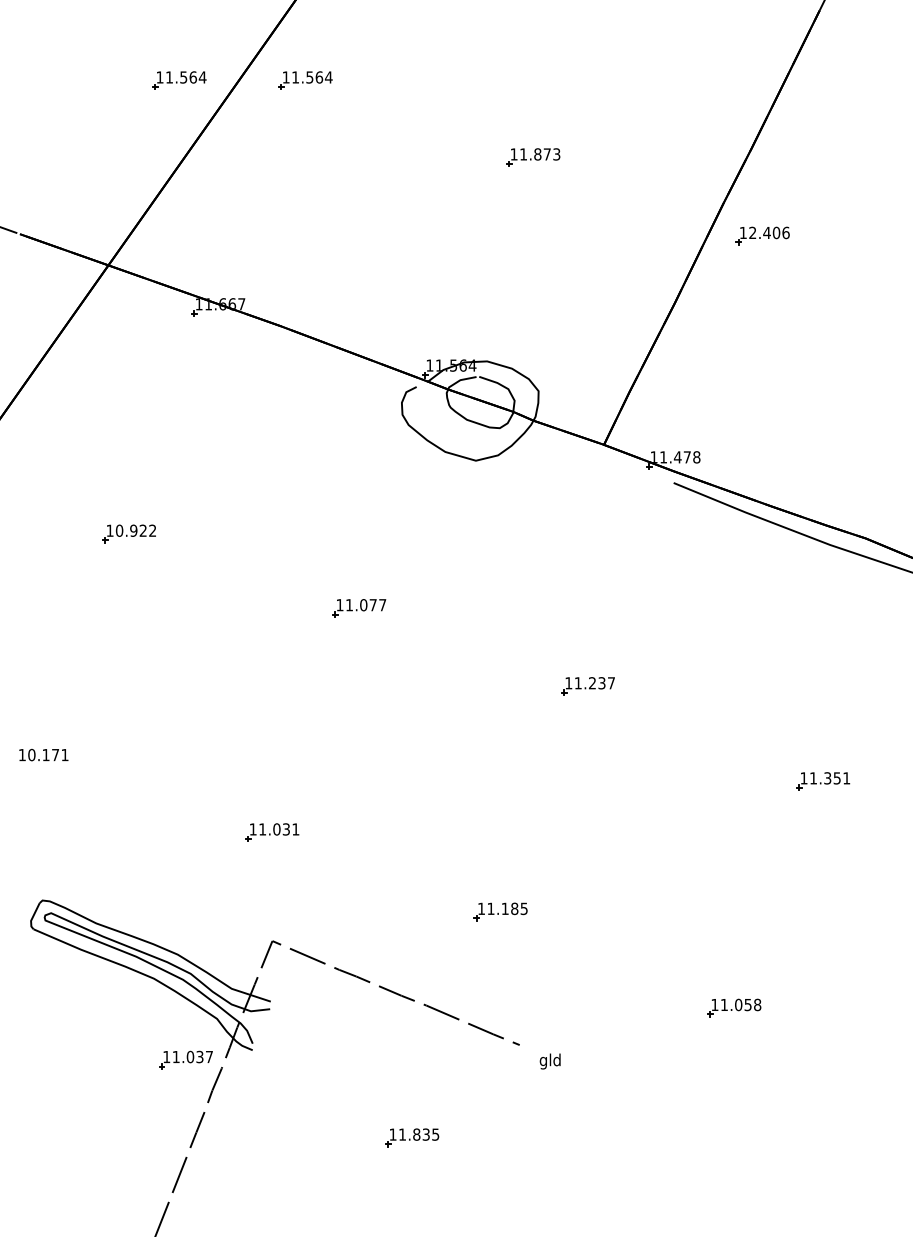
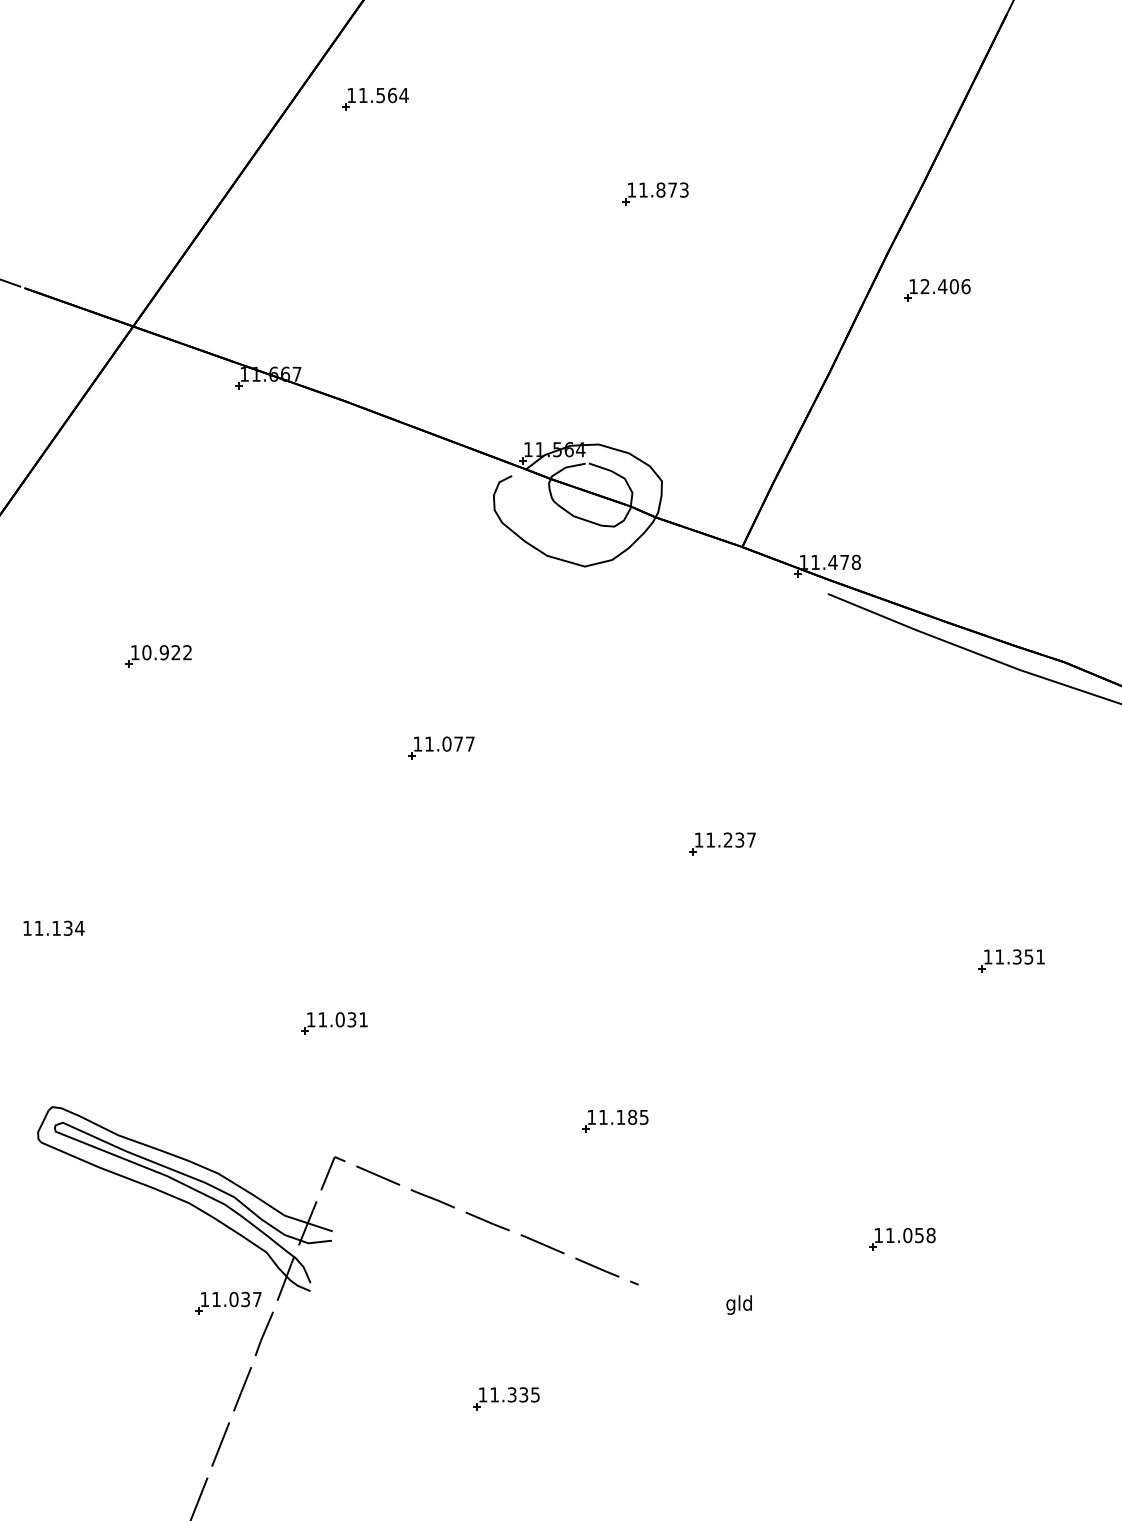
part: (179, 79) -> (220, 98), removed
text: (48, 754) -> (59, 927), 10.171 -> 11.134
text: (549, 1061) -> (738, 1304), moved
text: (416, 1134) -> (511, 1394), 11.835 -> 11.335

